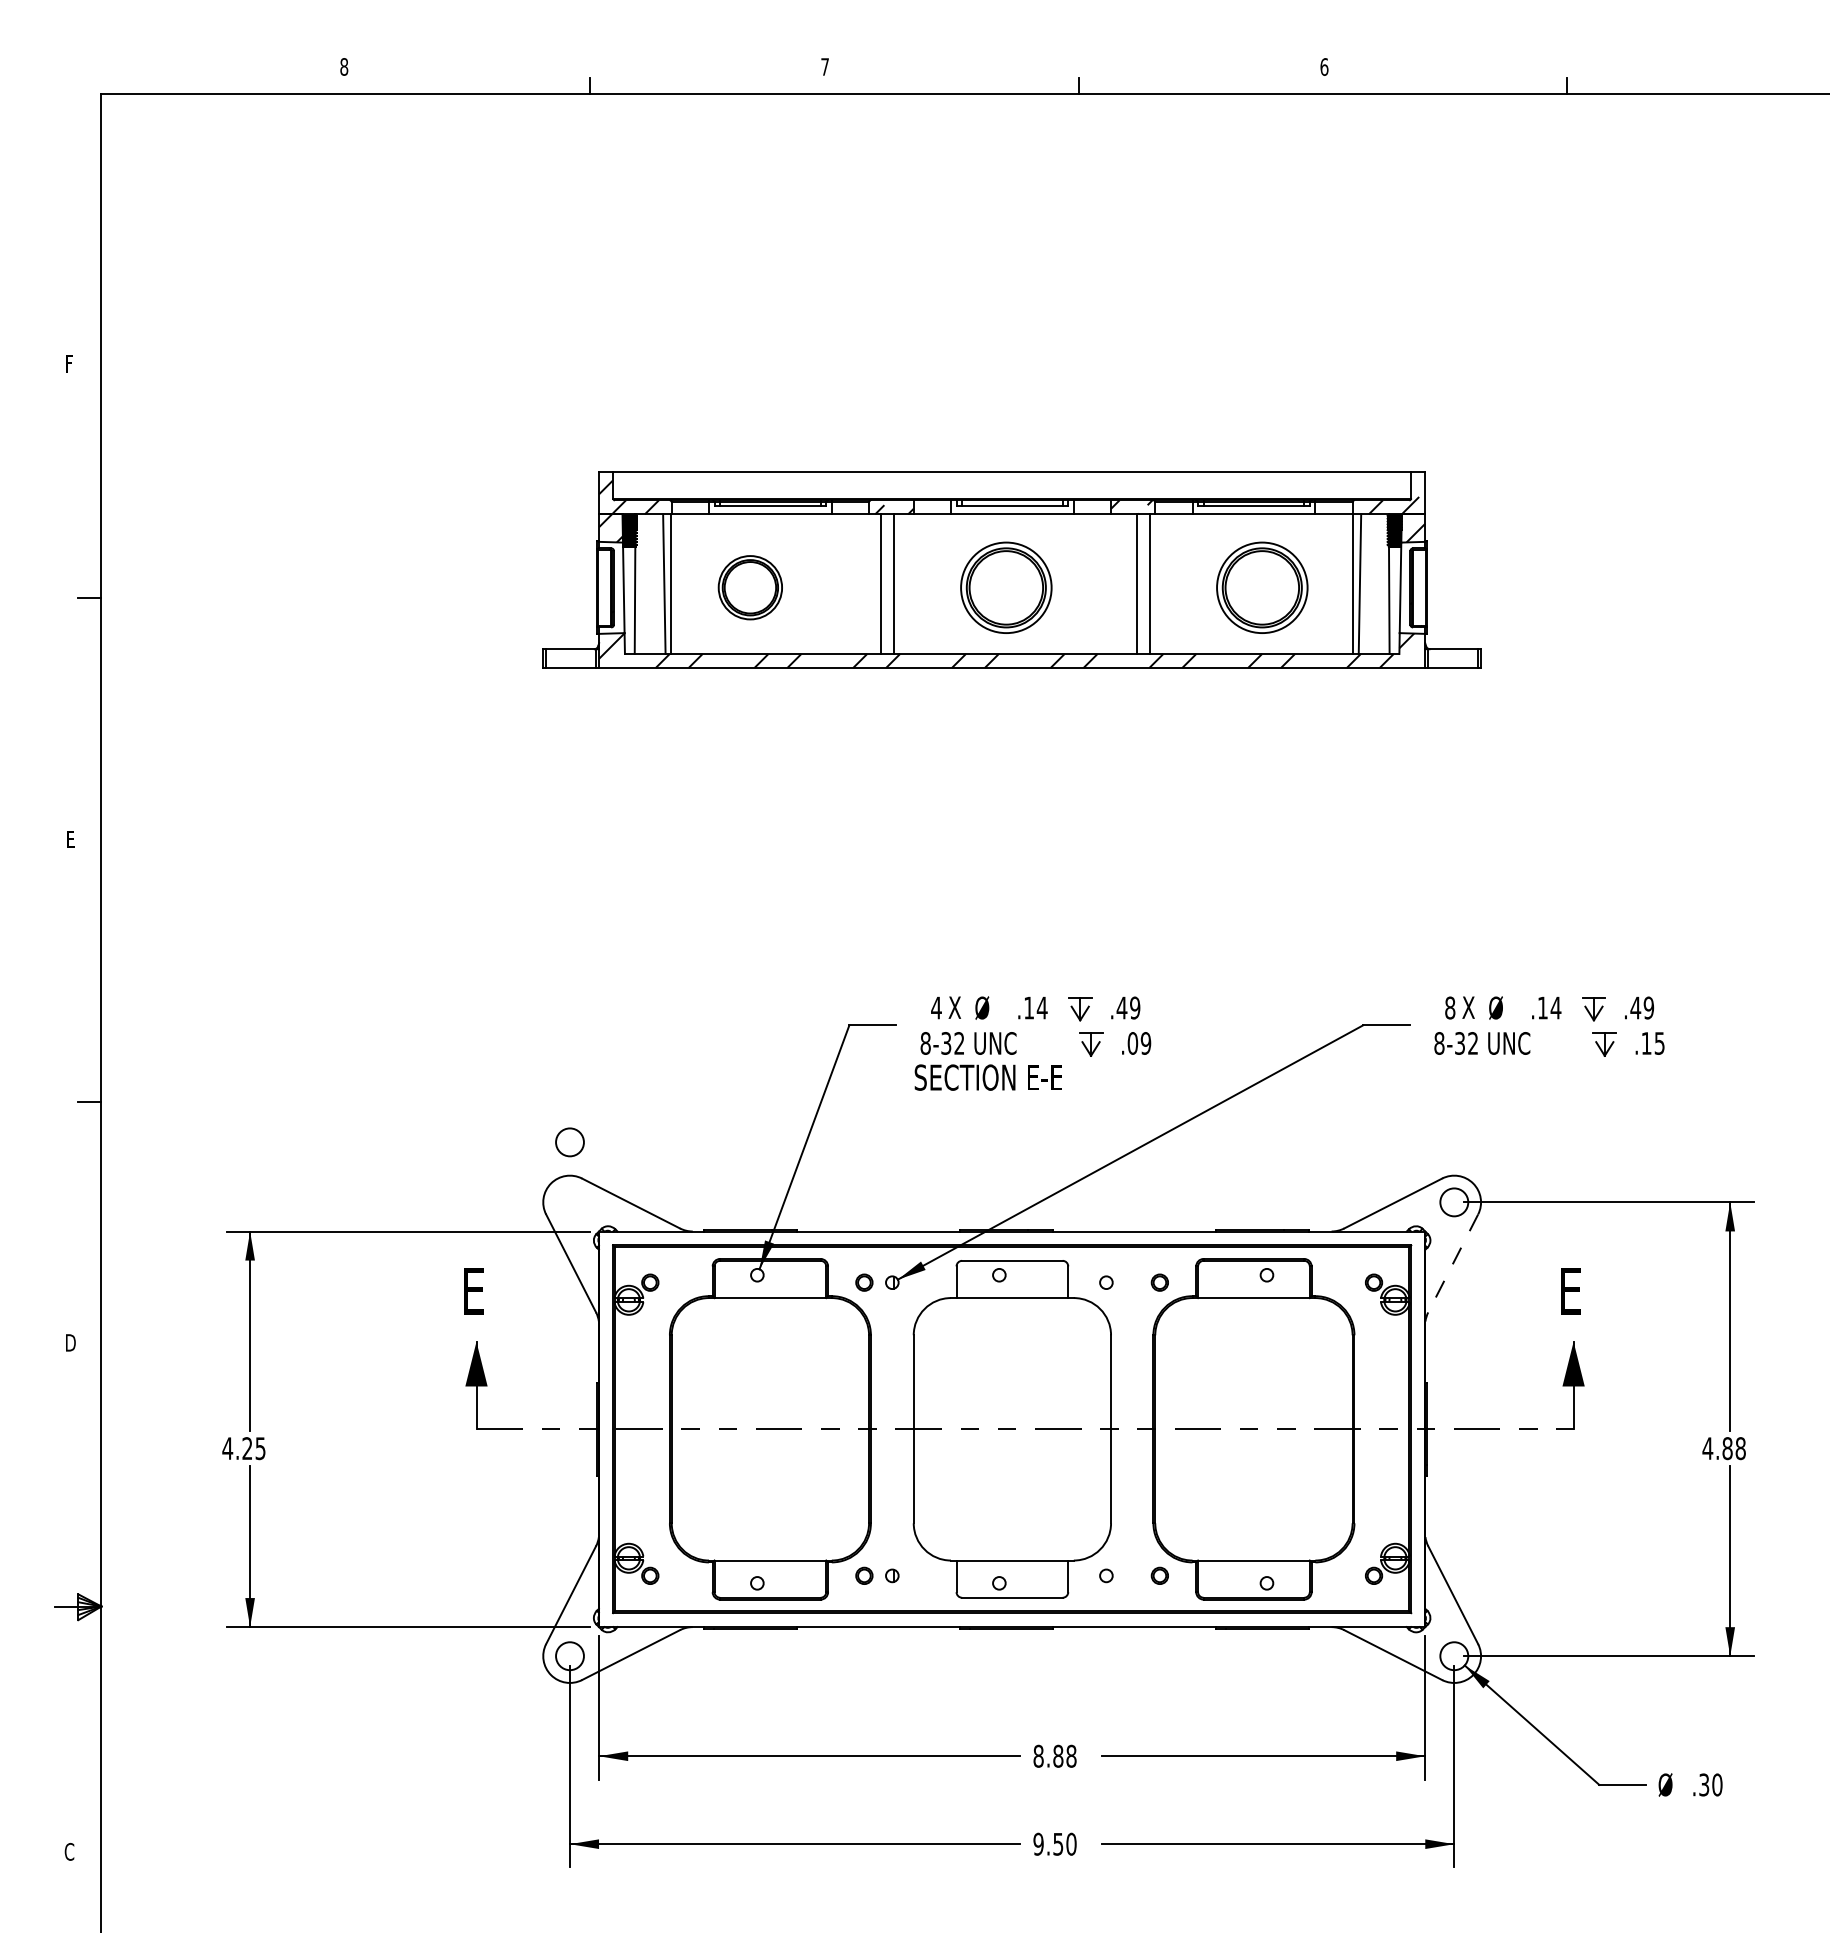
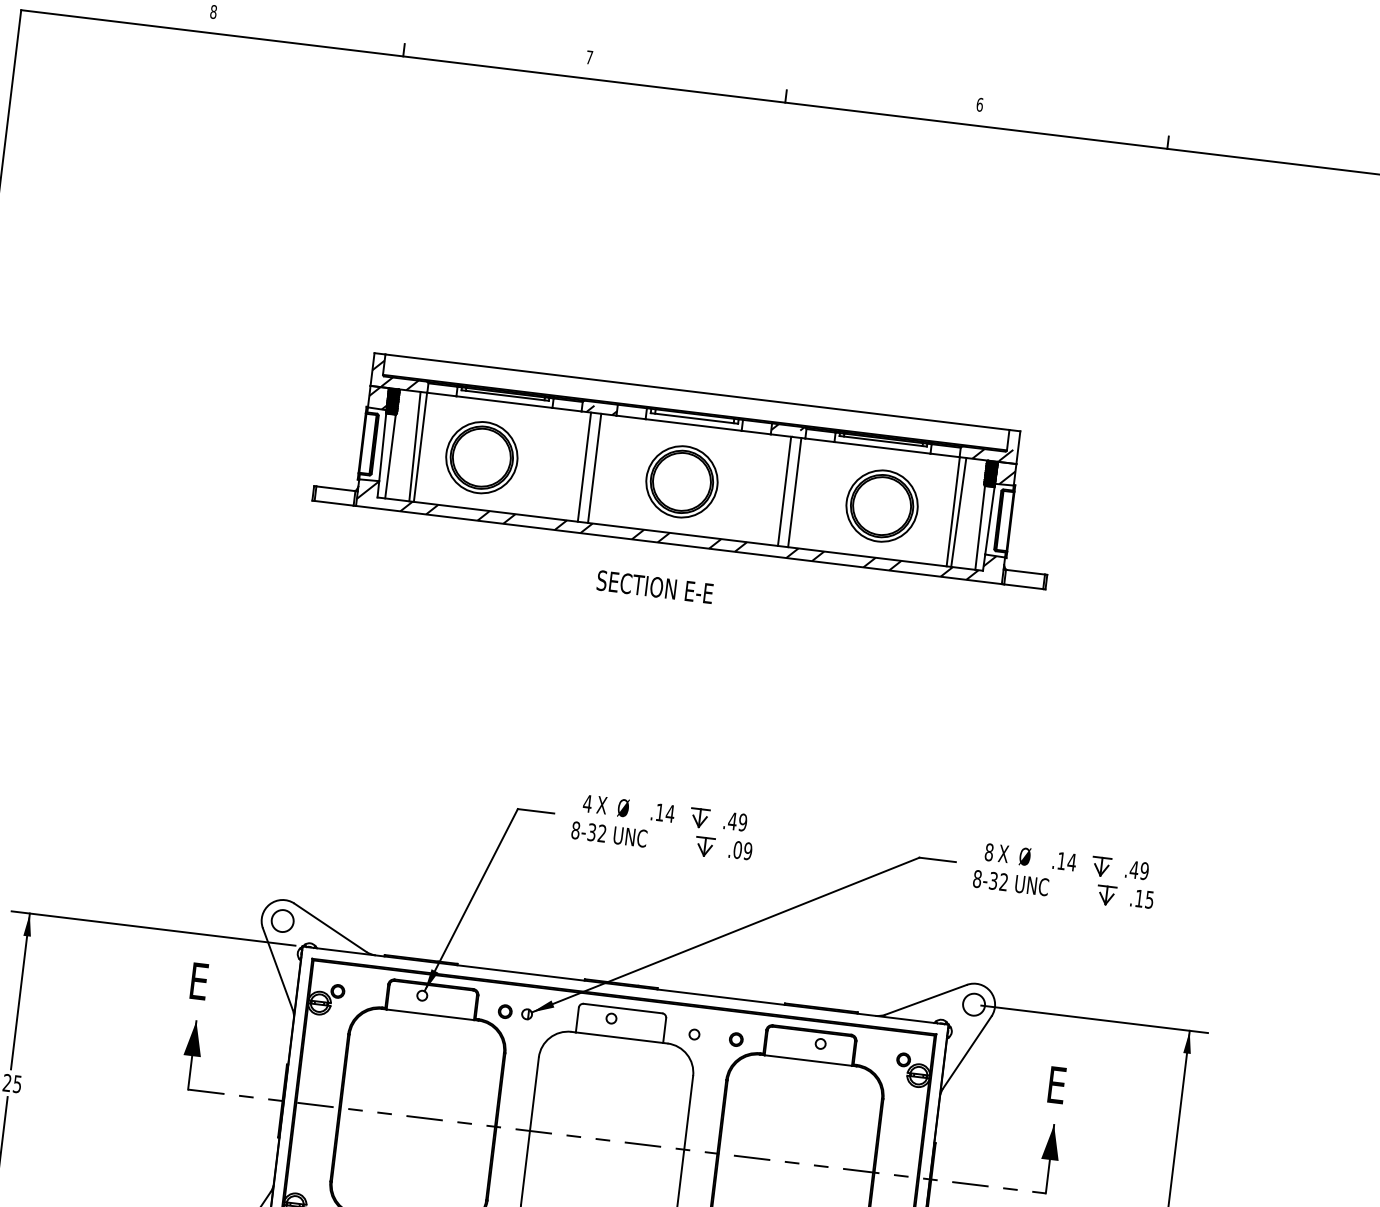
part: (750, 587) -> (481, 457), size x1.43
text: (987, 1077) -> (654, 586), moved
circle: (569, 1142) -> (282, 921), moved
line: (1453, 1263) -> (967, 1052), dashed -> solid

